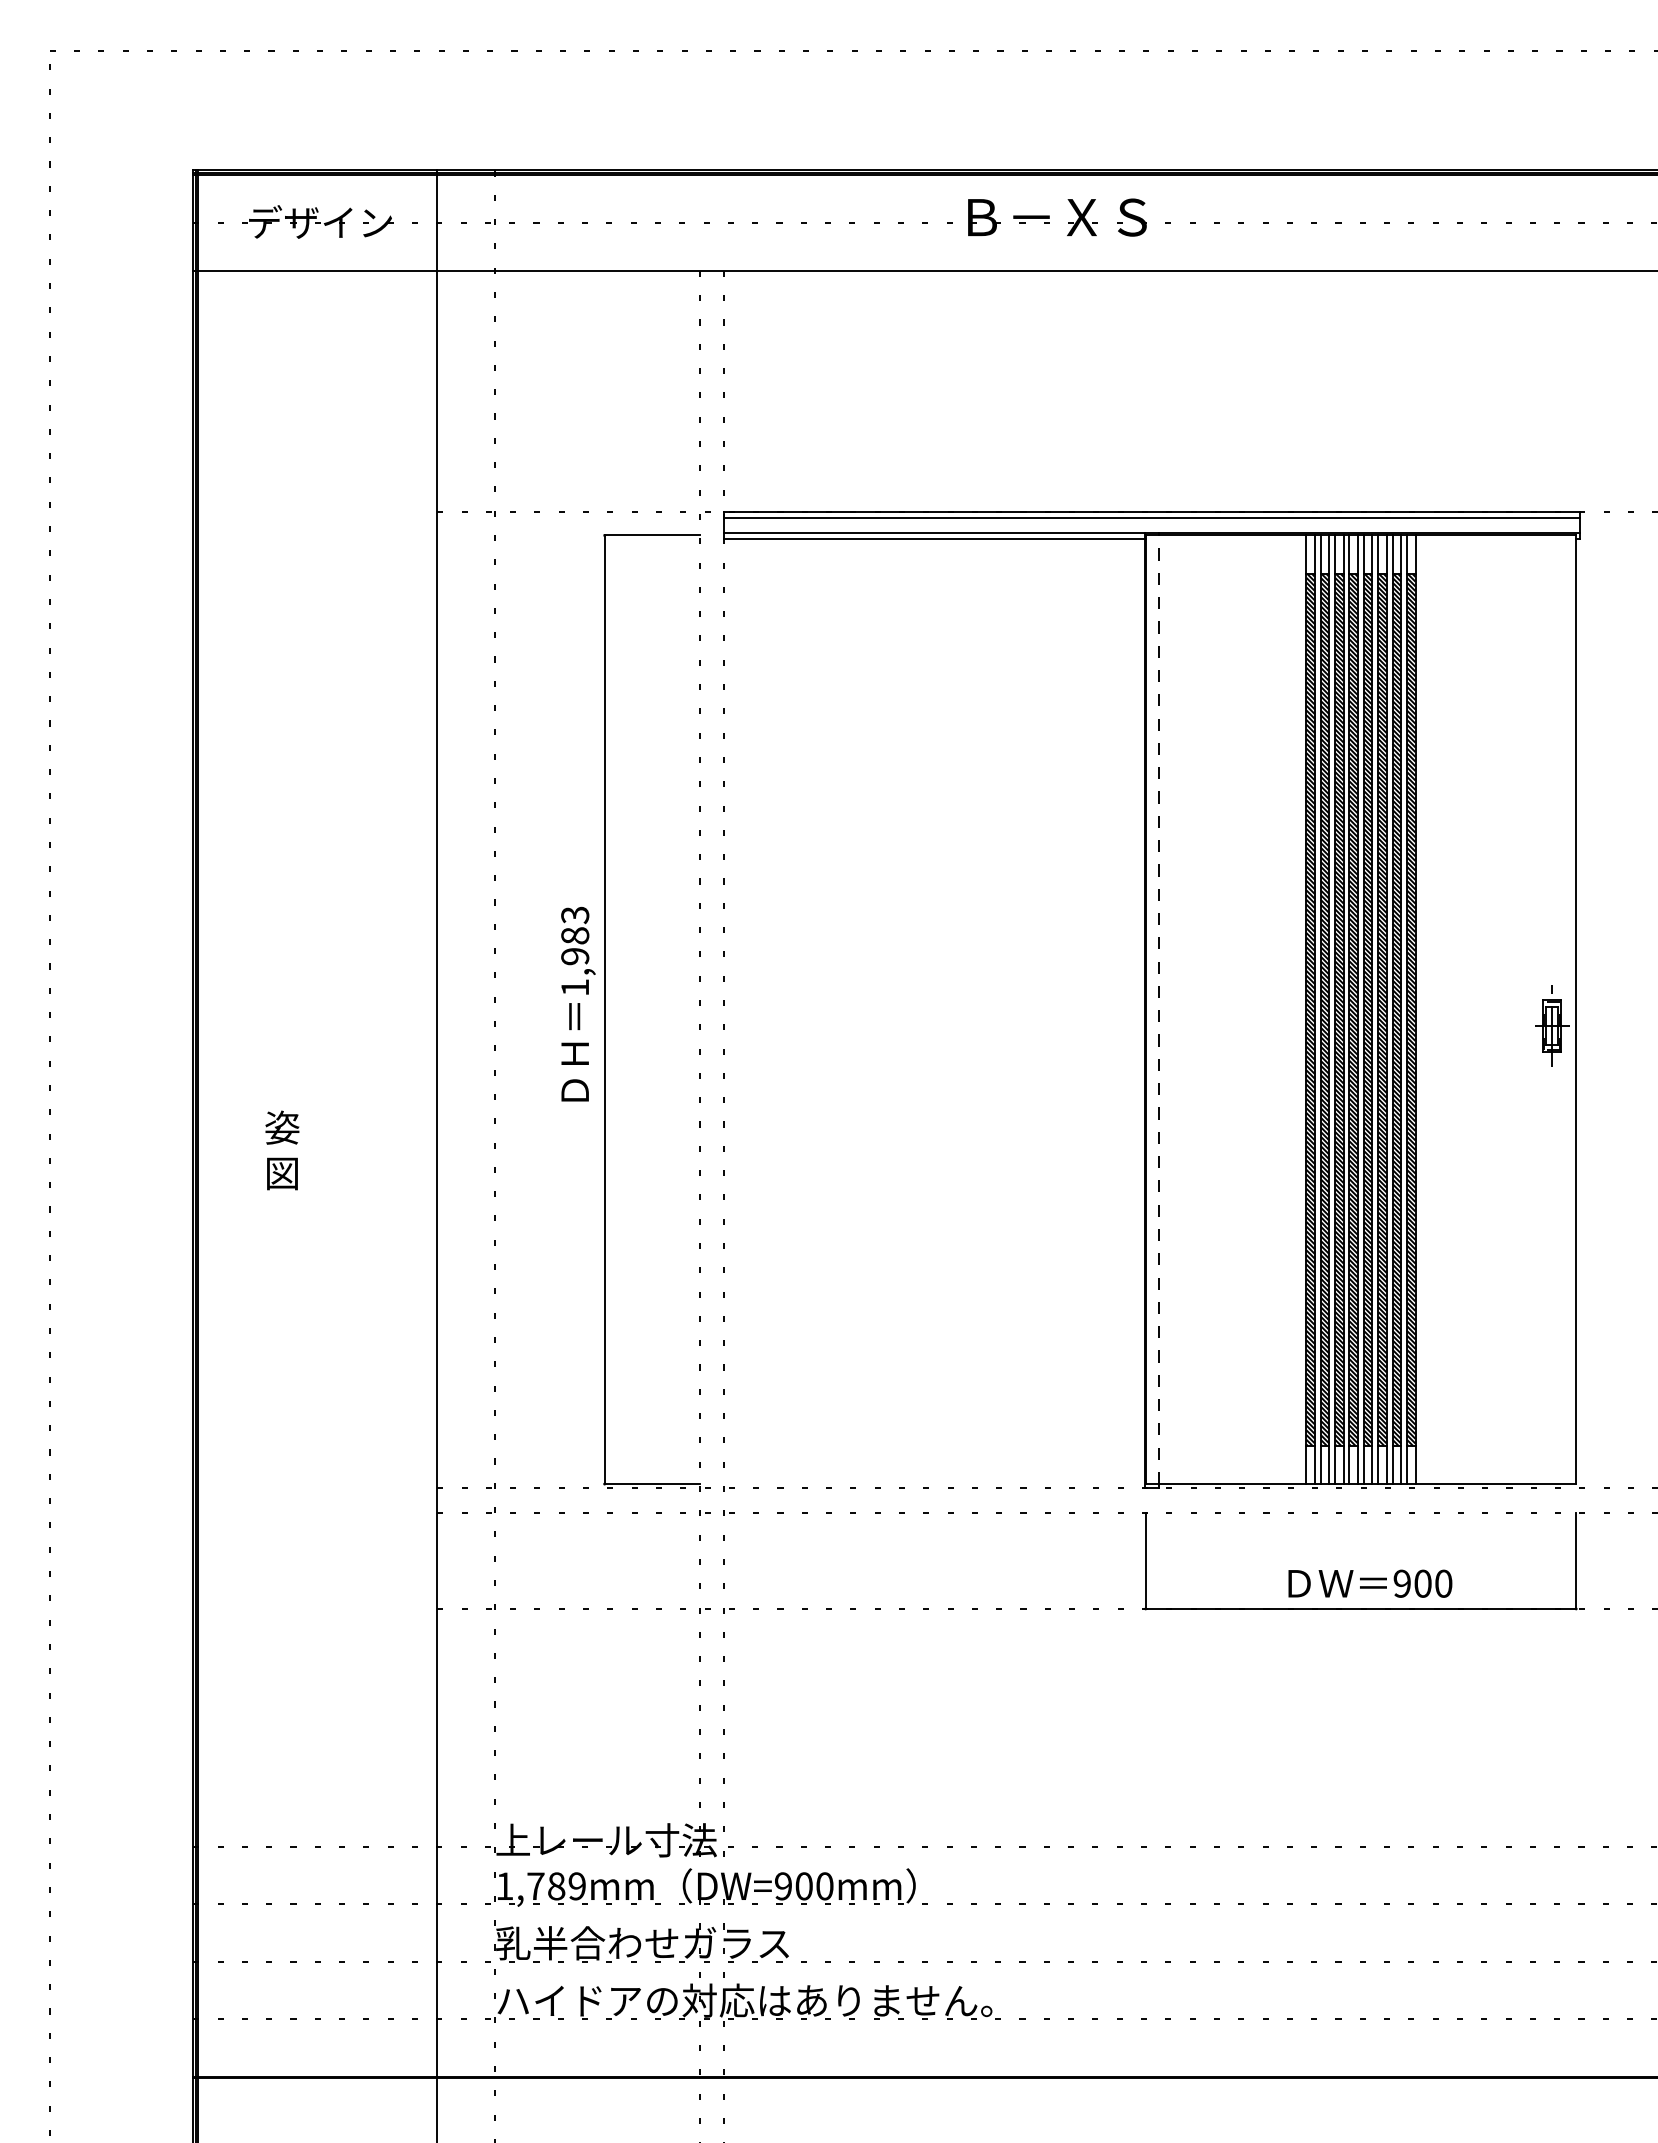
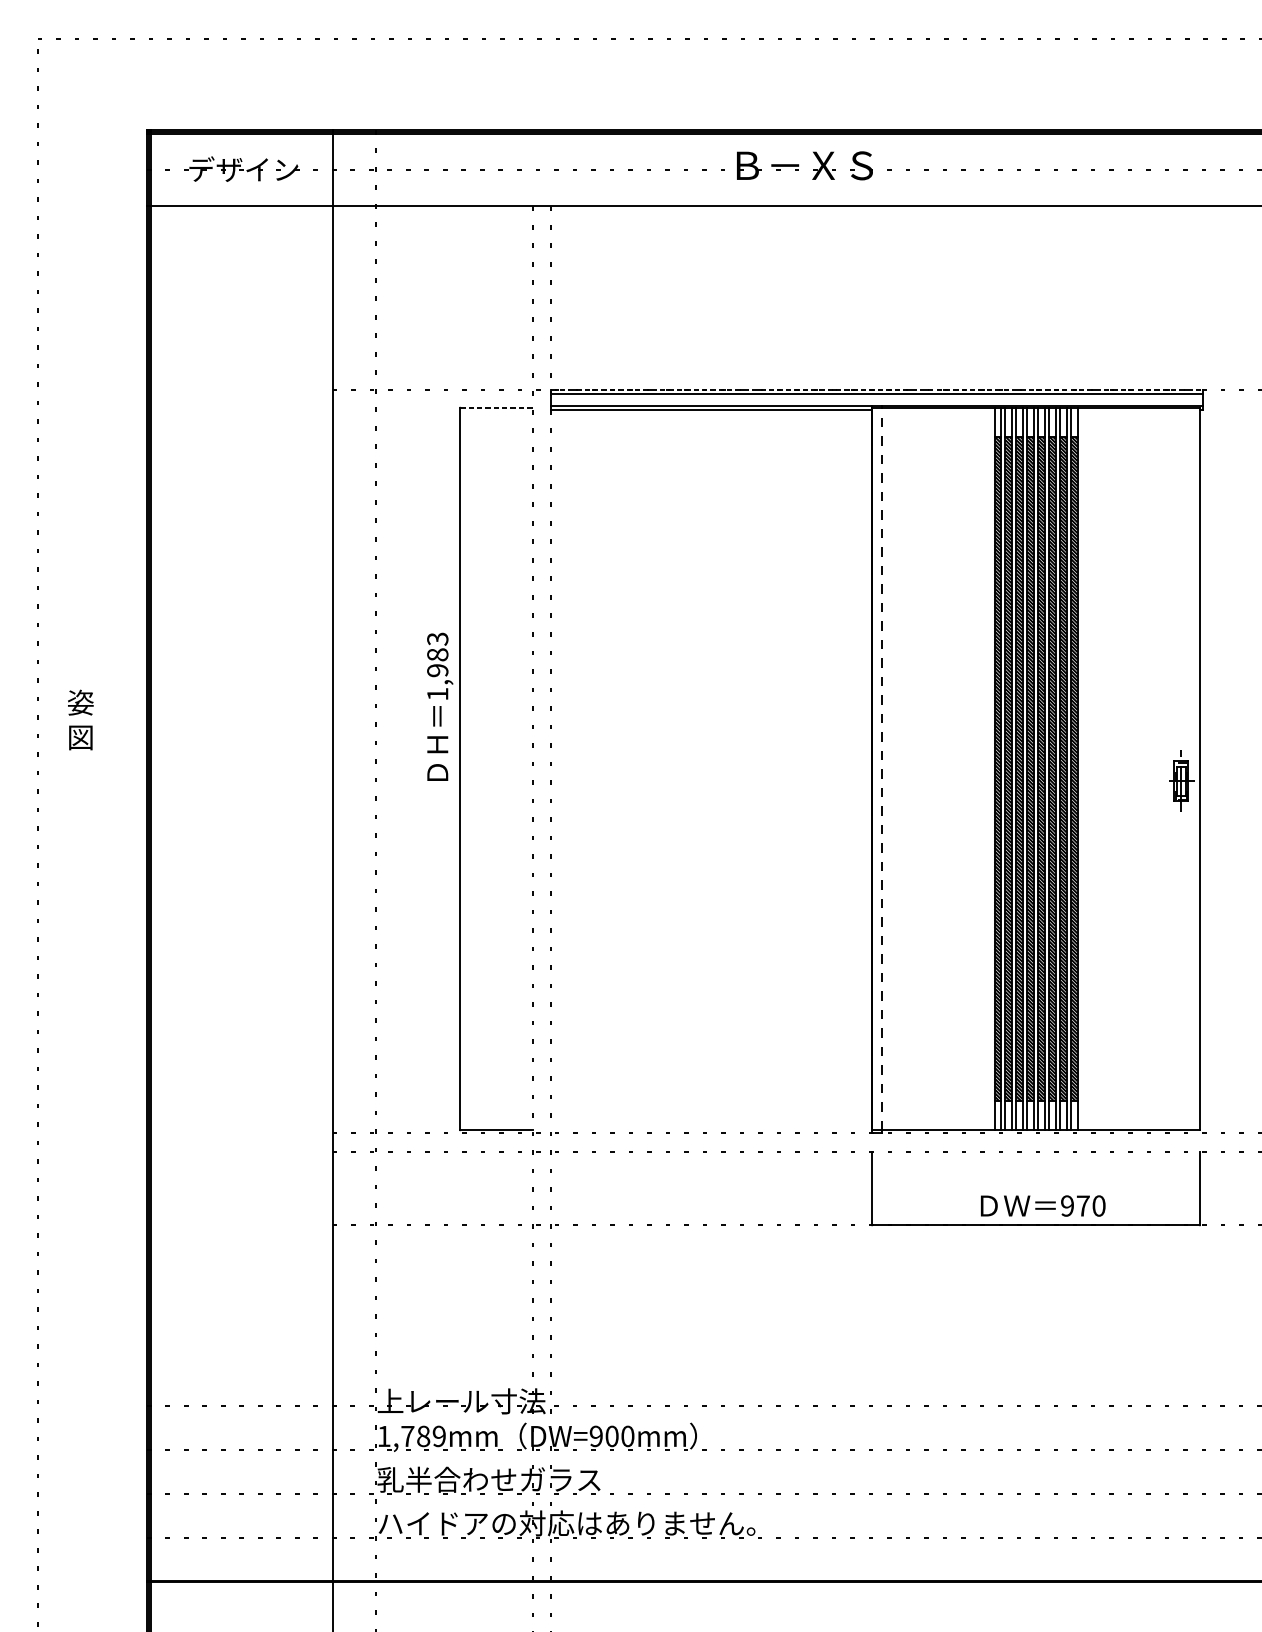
line: (1152, 511) -> (877, 389), solid -> dashed
line: (652, 535) -> (496, 407), solid -> dashed
text: (578, 1003) -> (440, 706), moved
text: (282, 1150) -> (80, 720), moved
text: (1422, 1583) -> (1082, 1205), 900 -> 970

